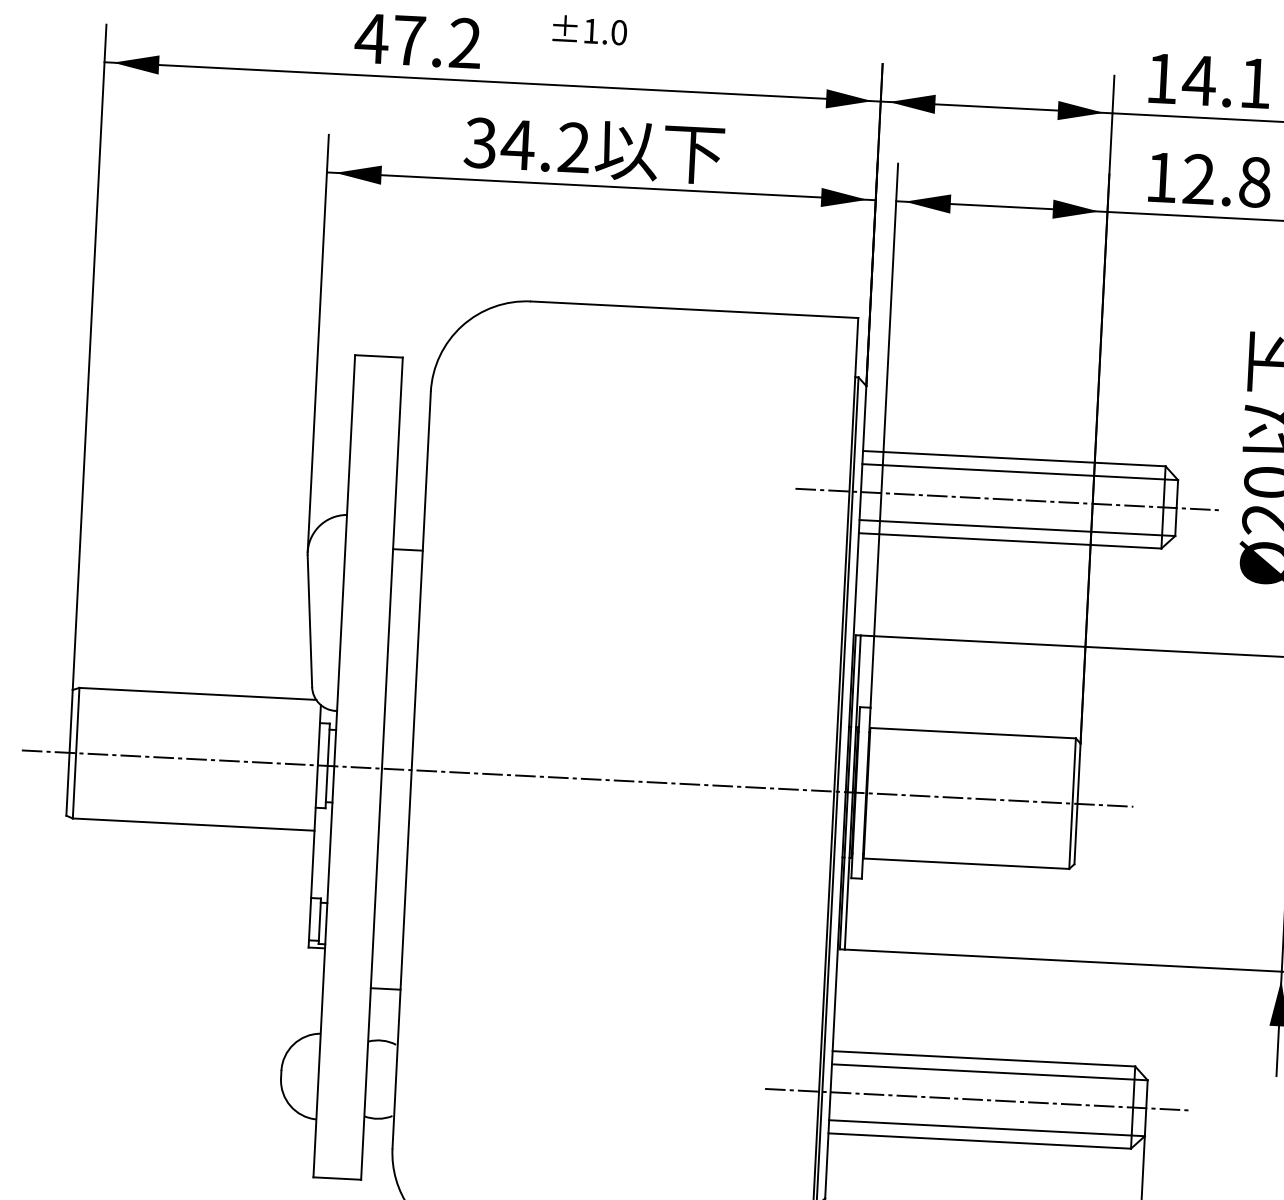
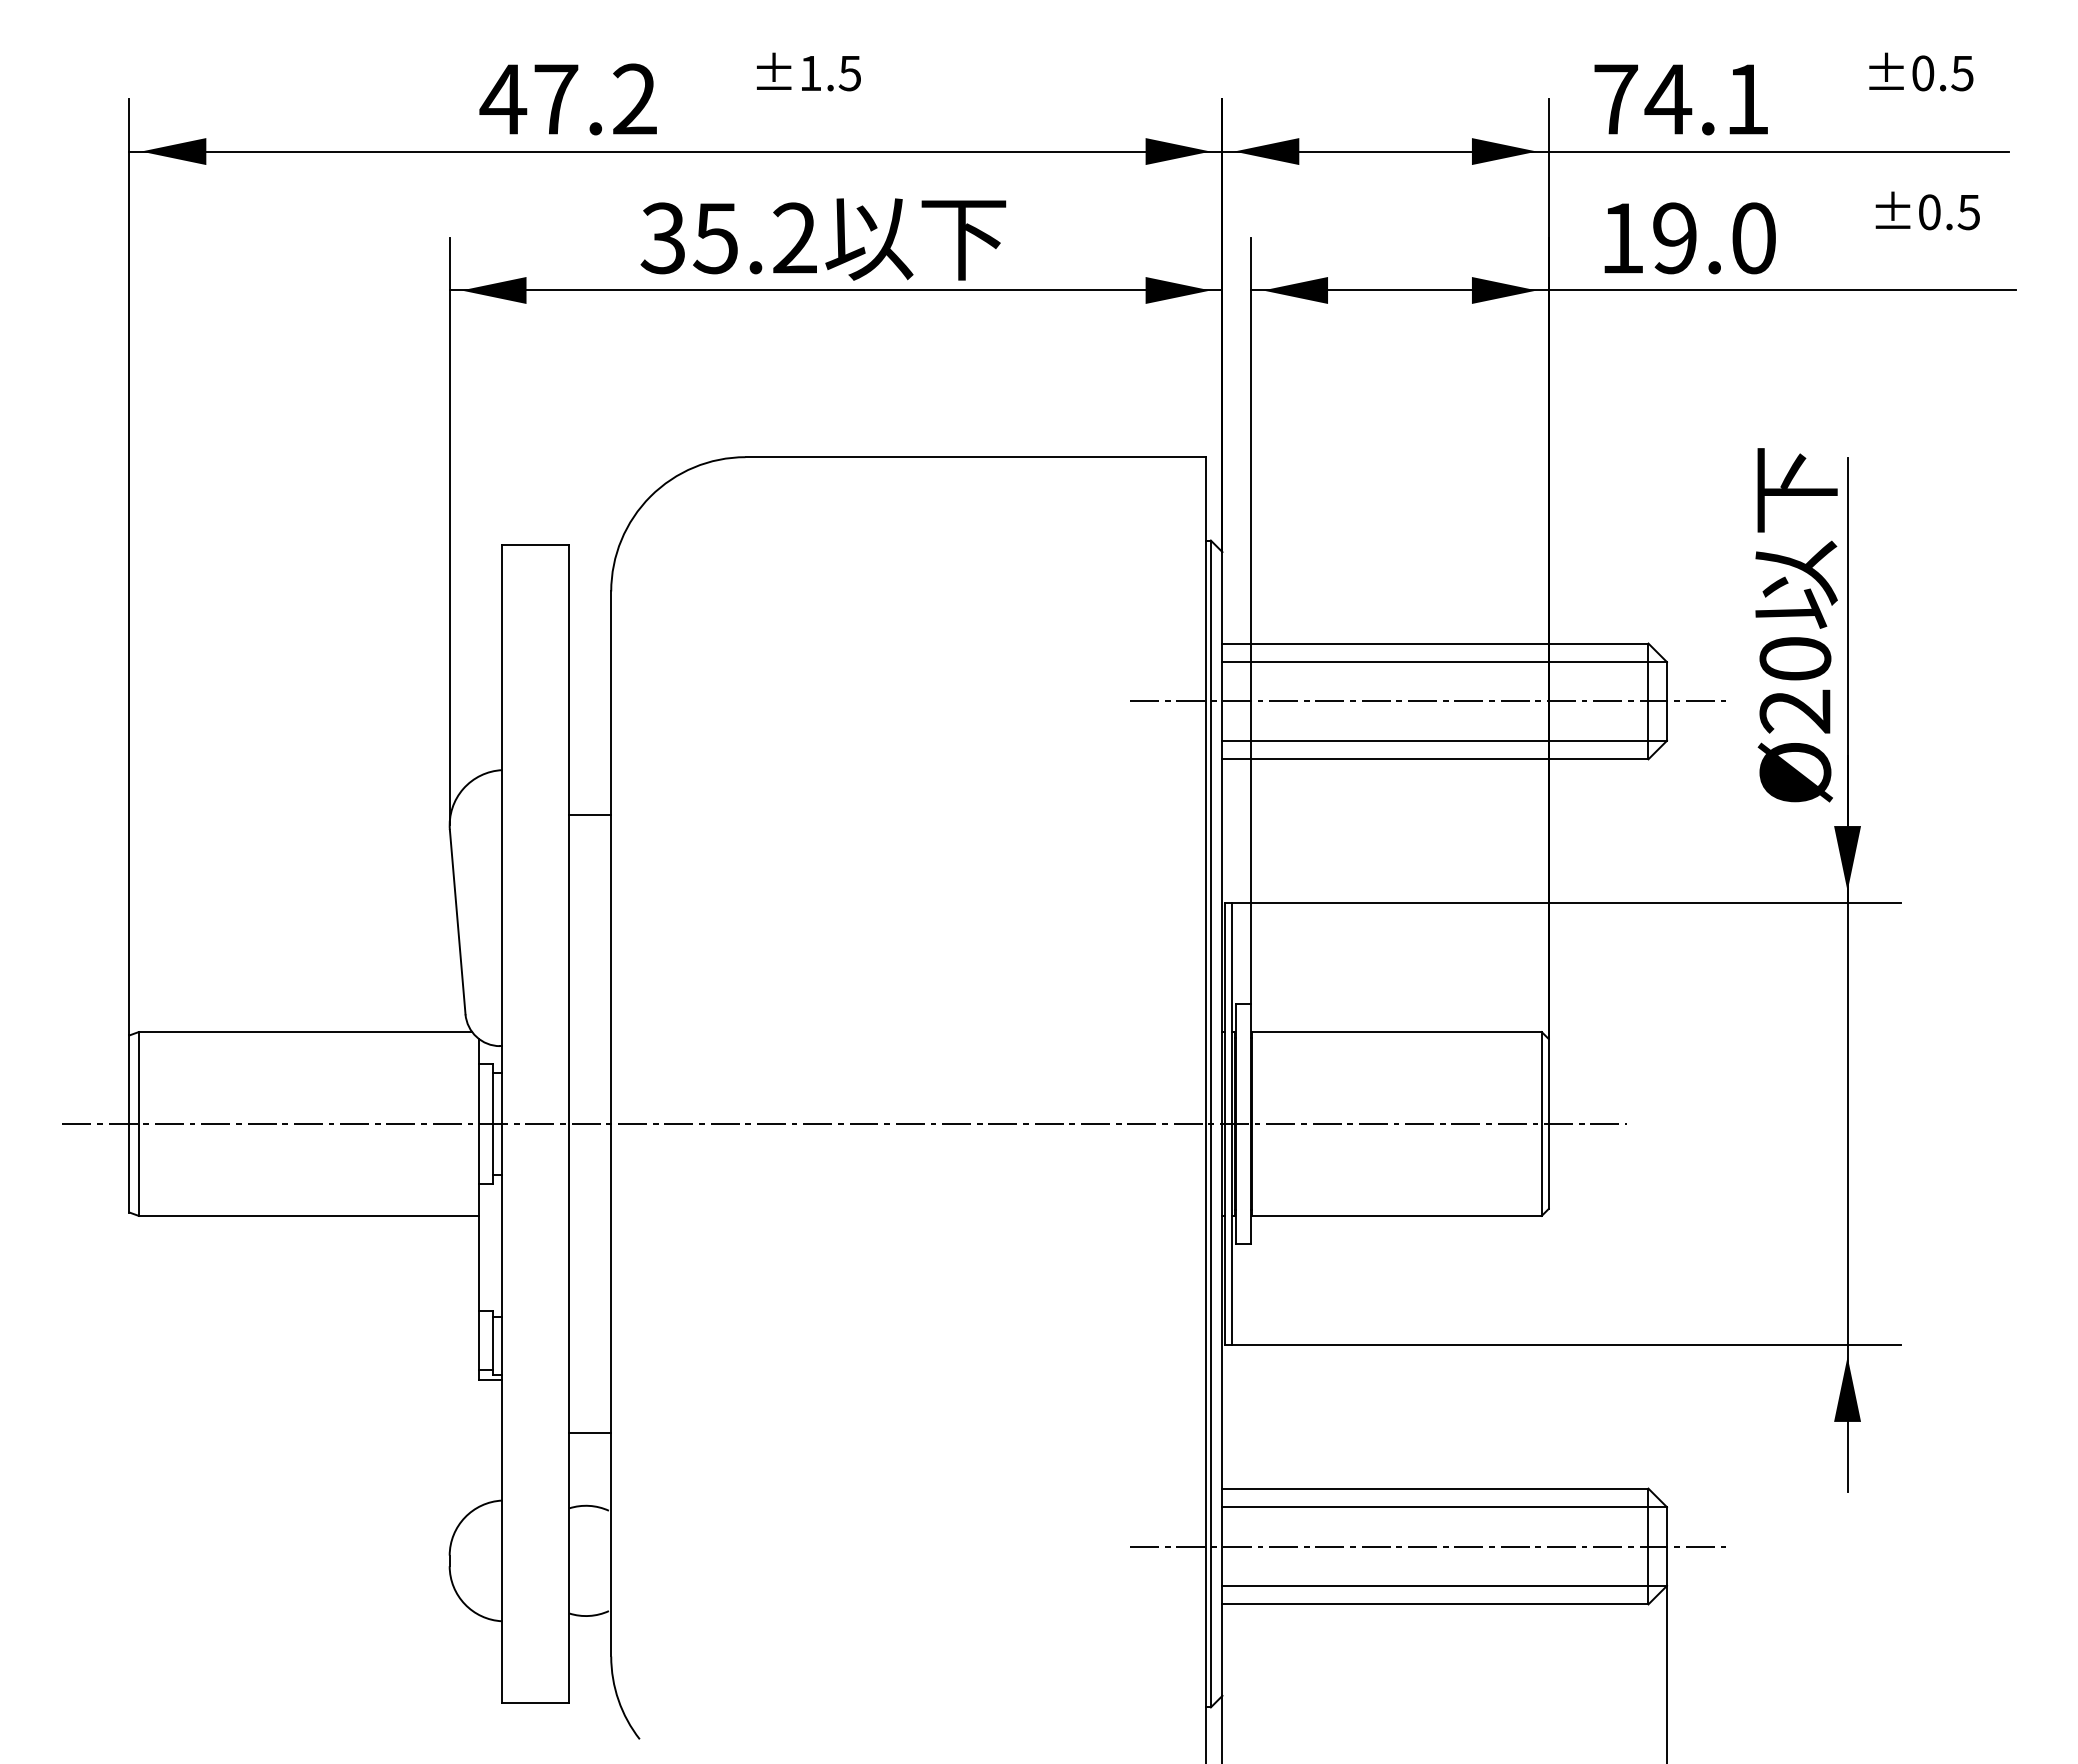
text: (618, 32) -> (849, 73), ±1.0 -> ±1.5
text: (1161, 78) -> (1615, 99), 14.1 -> 74.1
text: (517, 145) -> (715, 238), 34.2 -> 35.2
text: (1227, 181) -> (1714, 238), 12.8 -> 19.0

